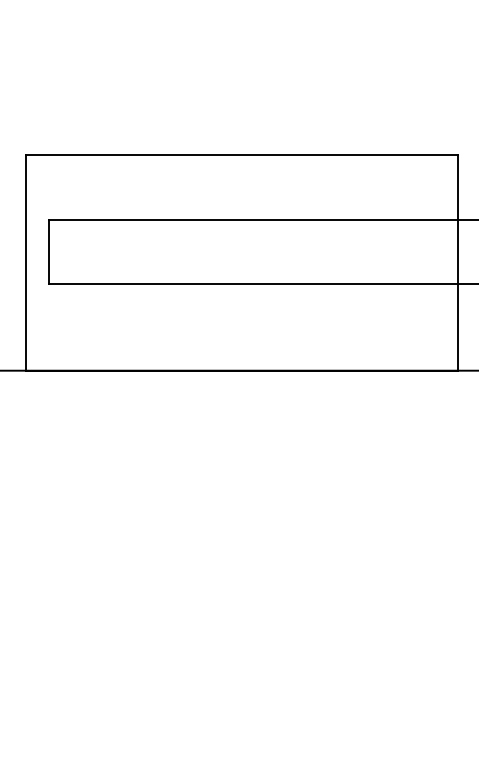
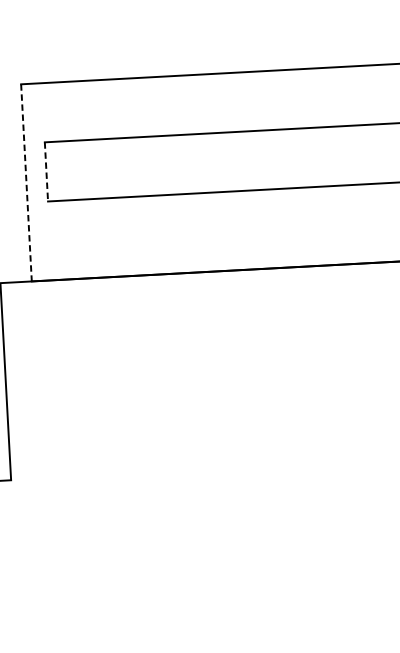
line: (48, 252) -> (46, 172), solid -> dashed
line: (26, 262) -> (26, 182), solid -> dashed

